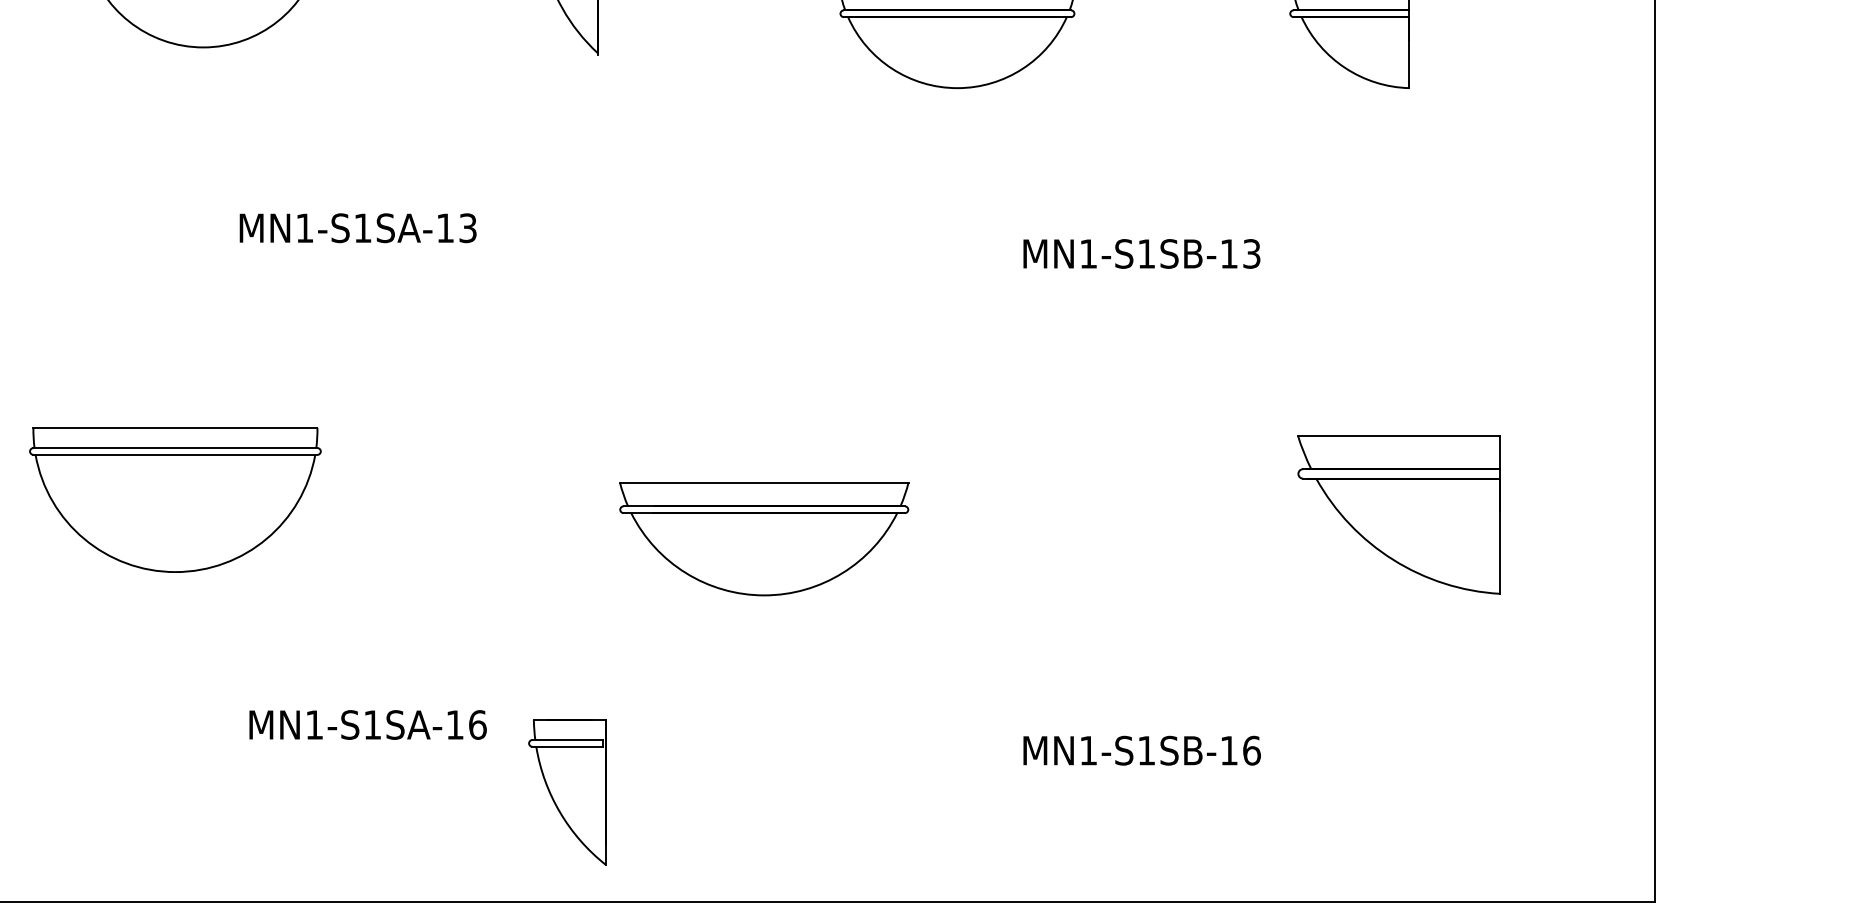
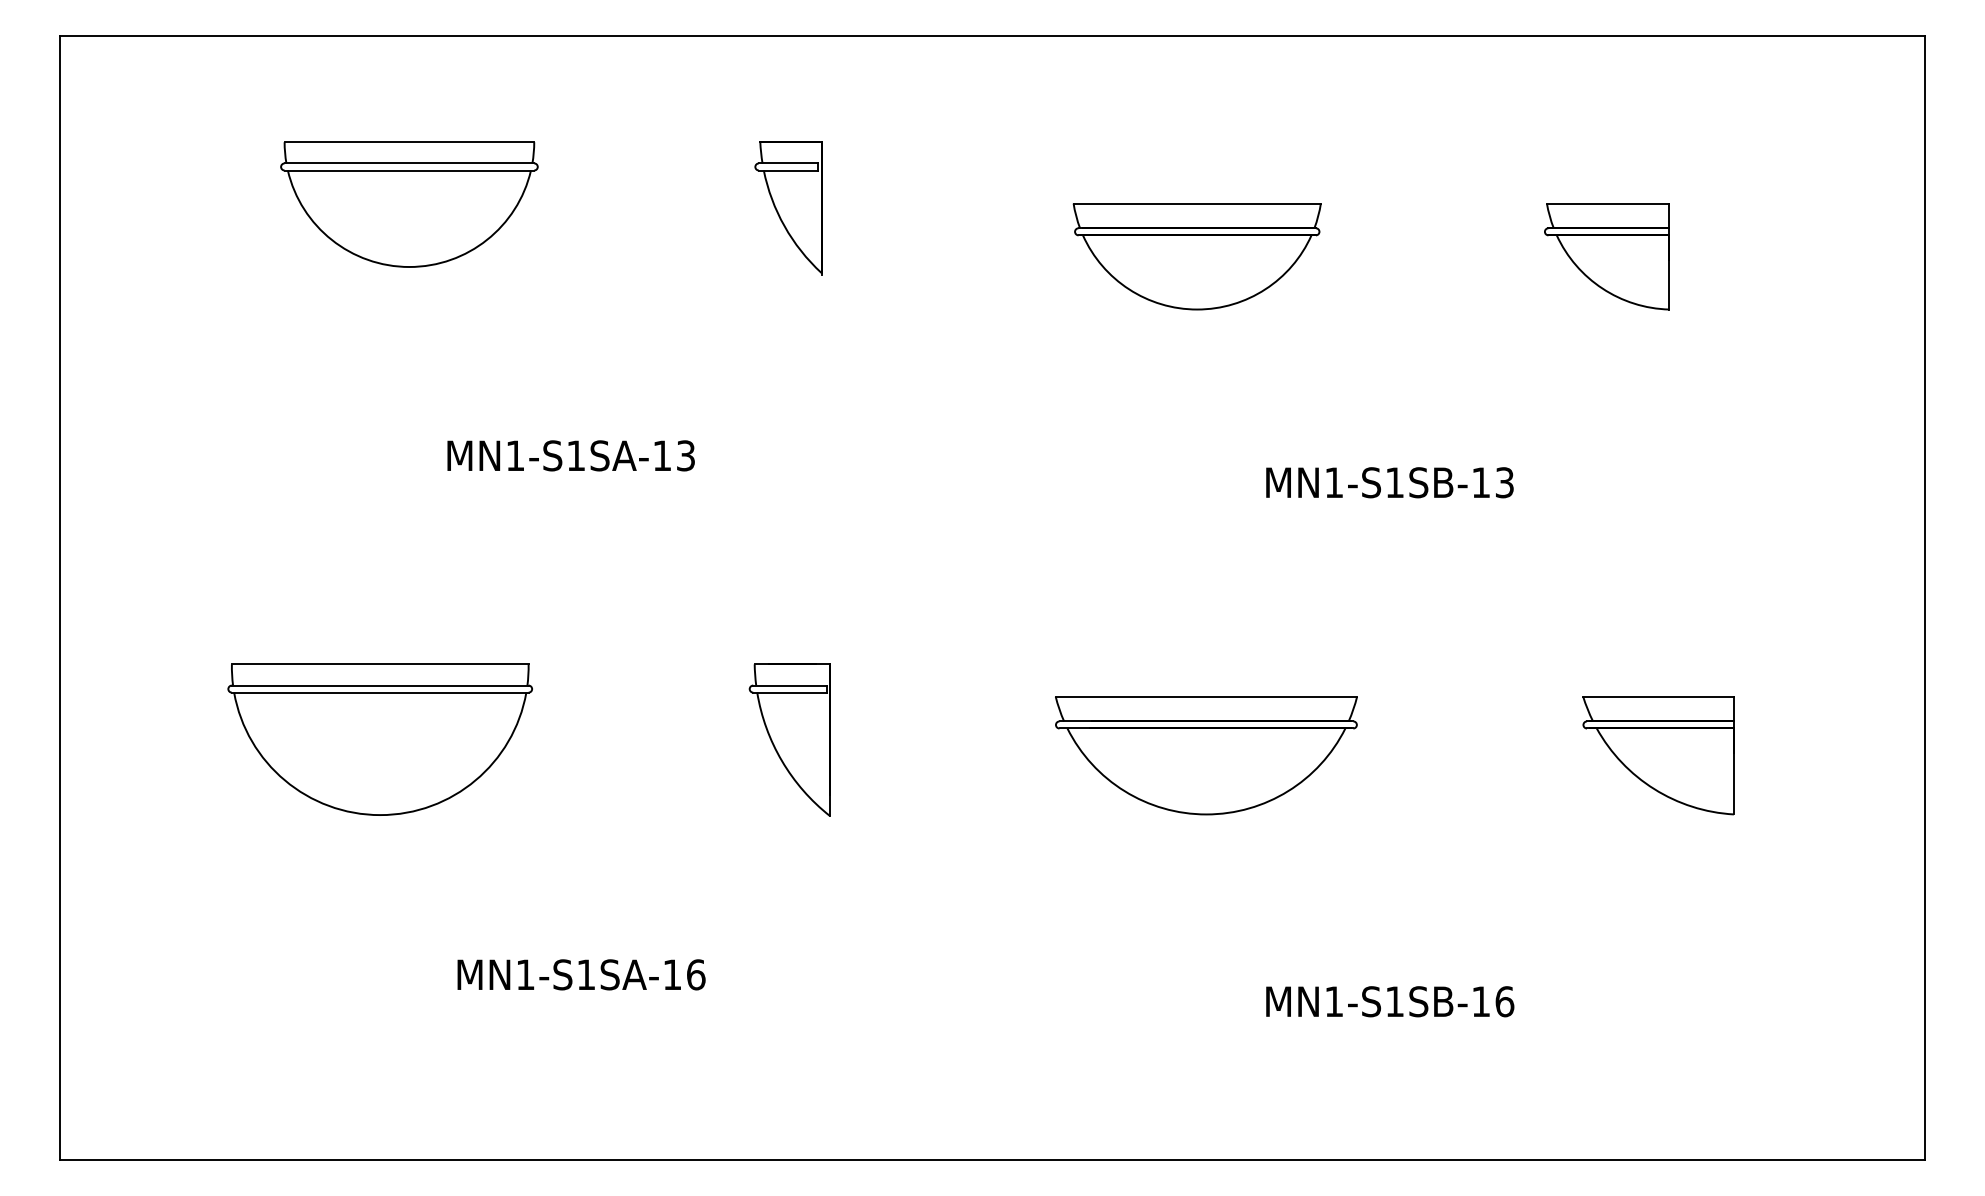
part: (1398, 515) -> (1658, 755), size x0.71
part: (764, 538) -> (1206, 755), moved
part: (567, 791) -> (789, 739), moved

